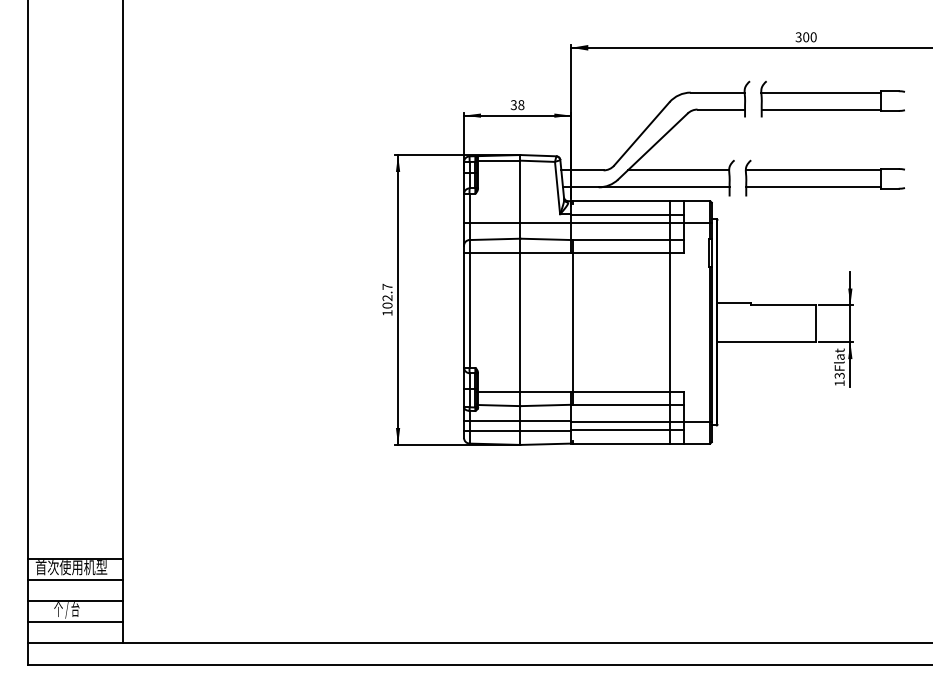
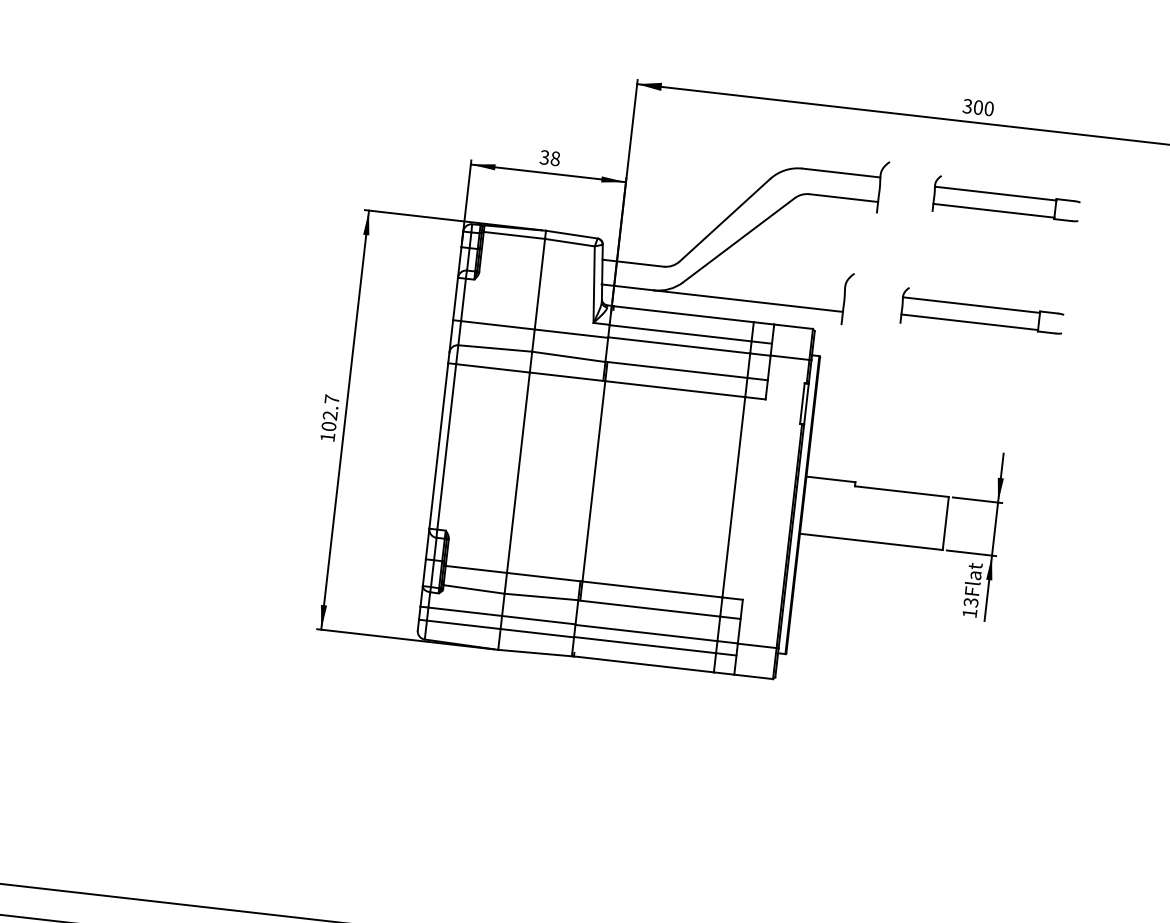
part: (832, 99) -> (1006, 201), size x0.7
line: (678, 170) -> (771, 279), removed
part: (824, 177) -> (981, 313), size x0.7

